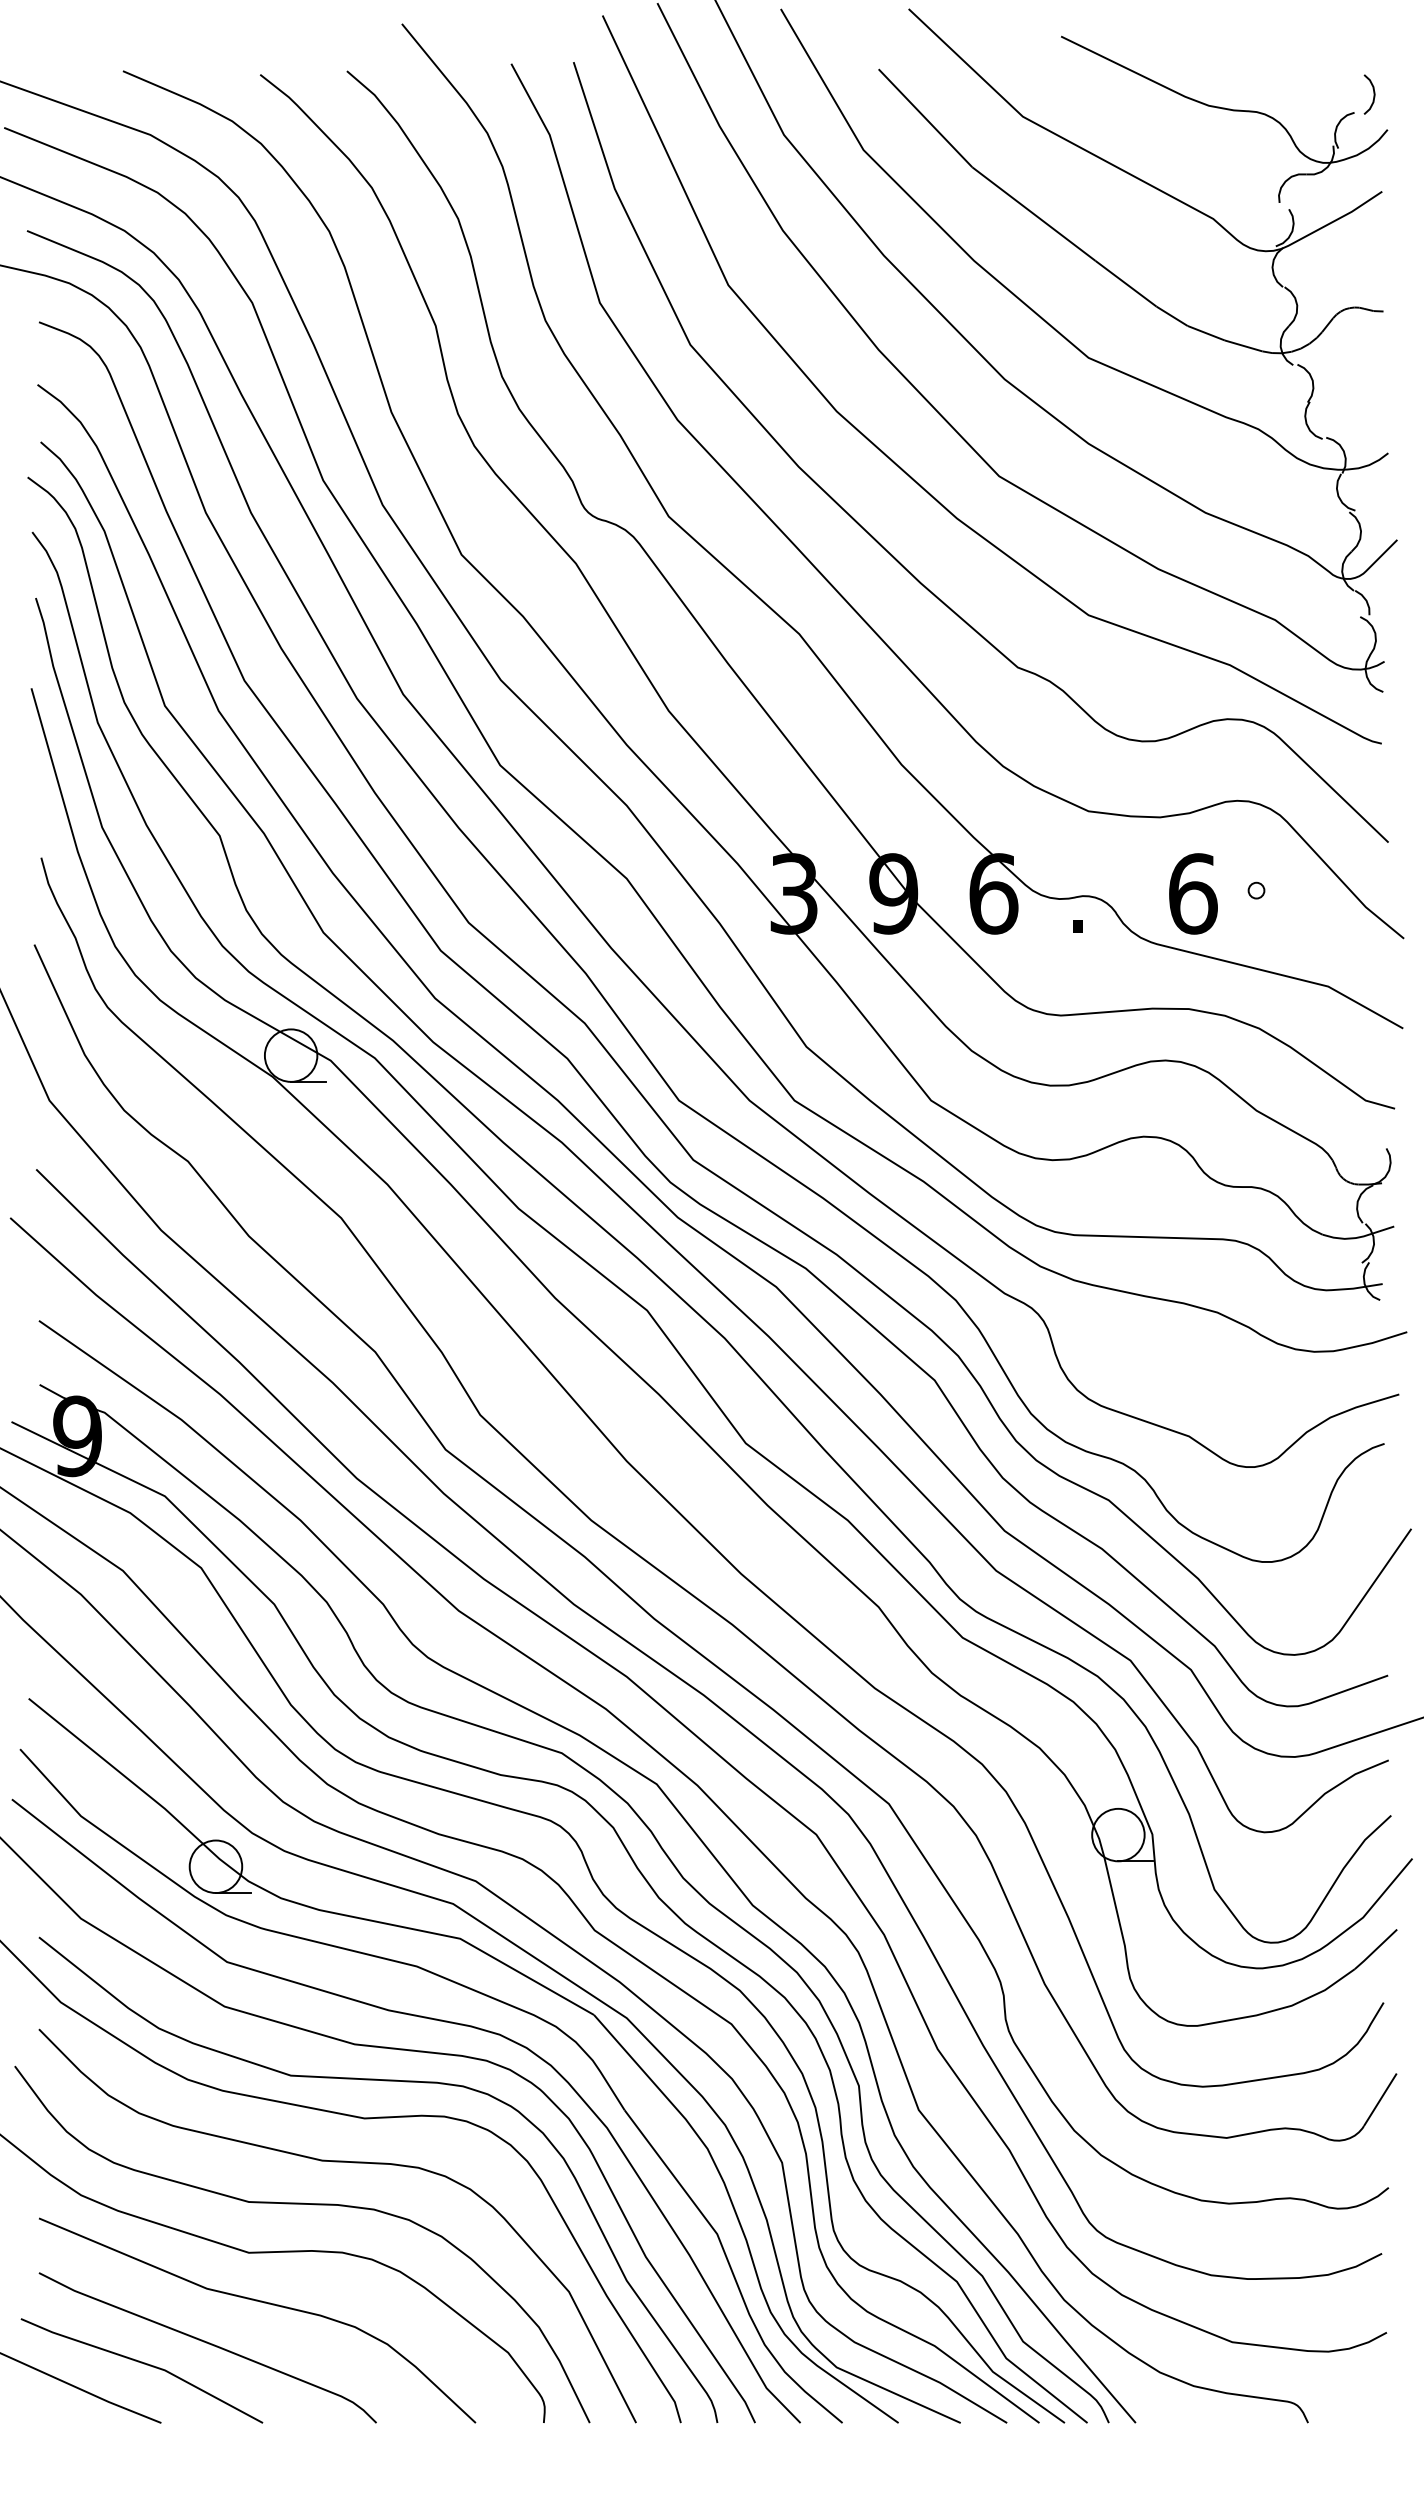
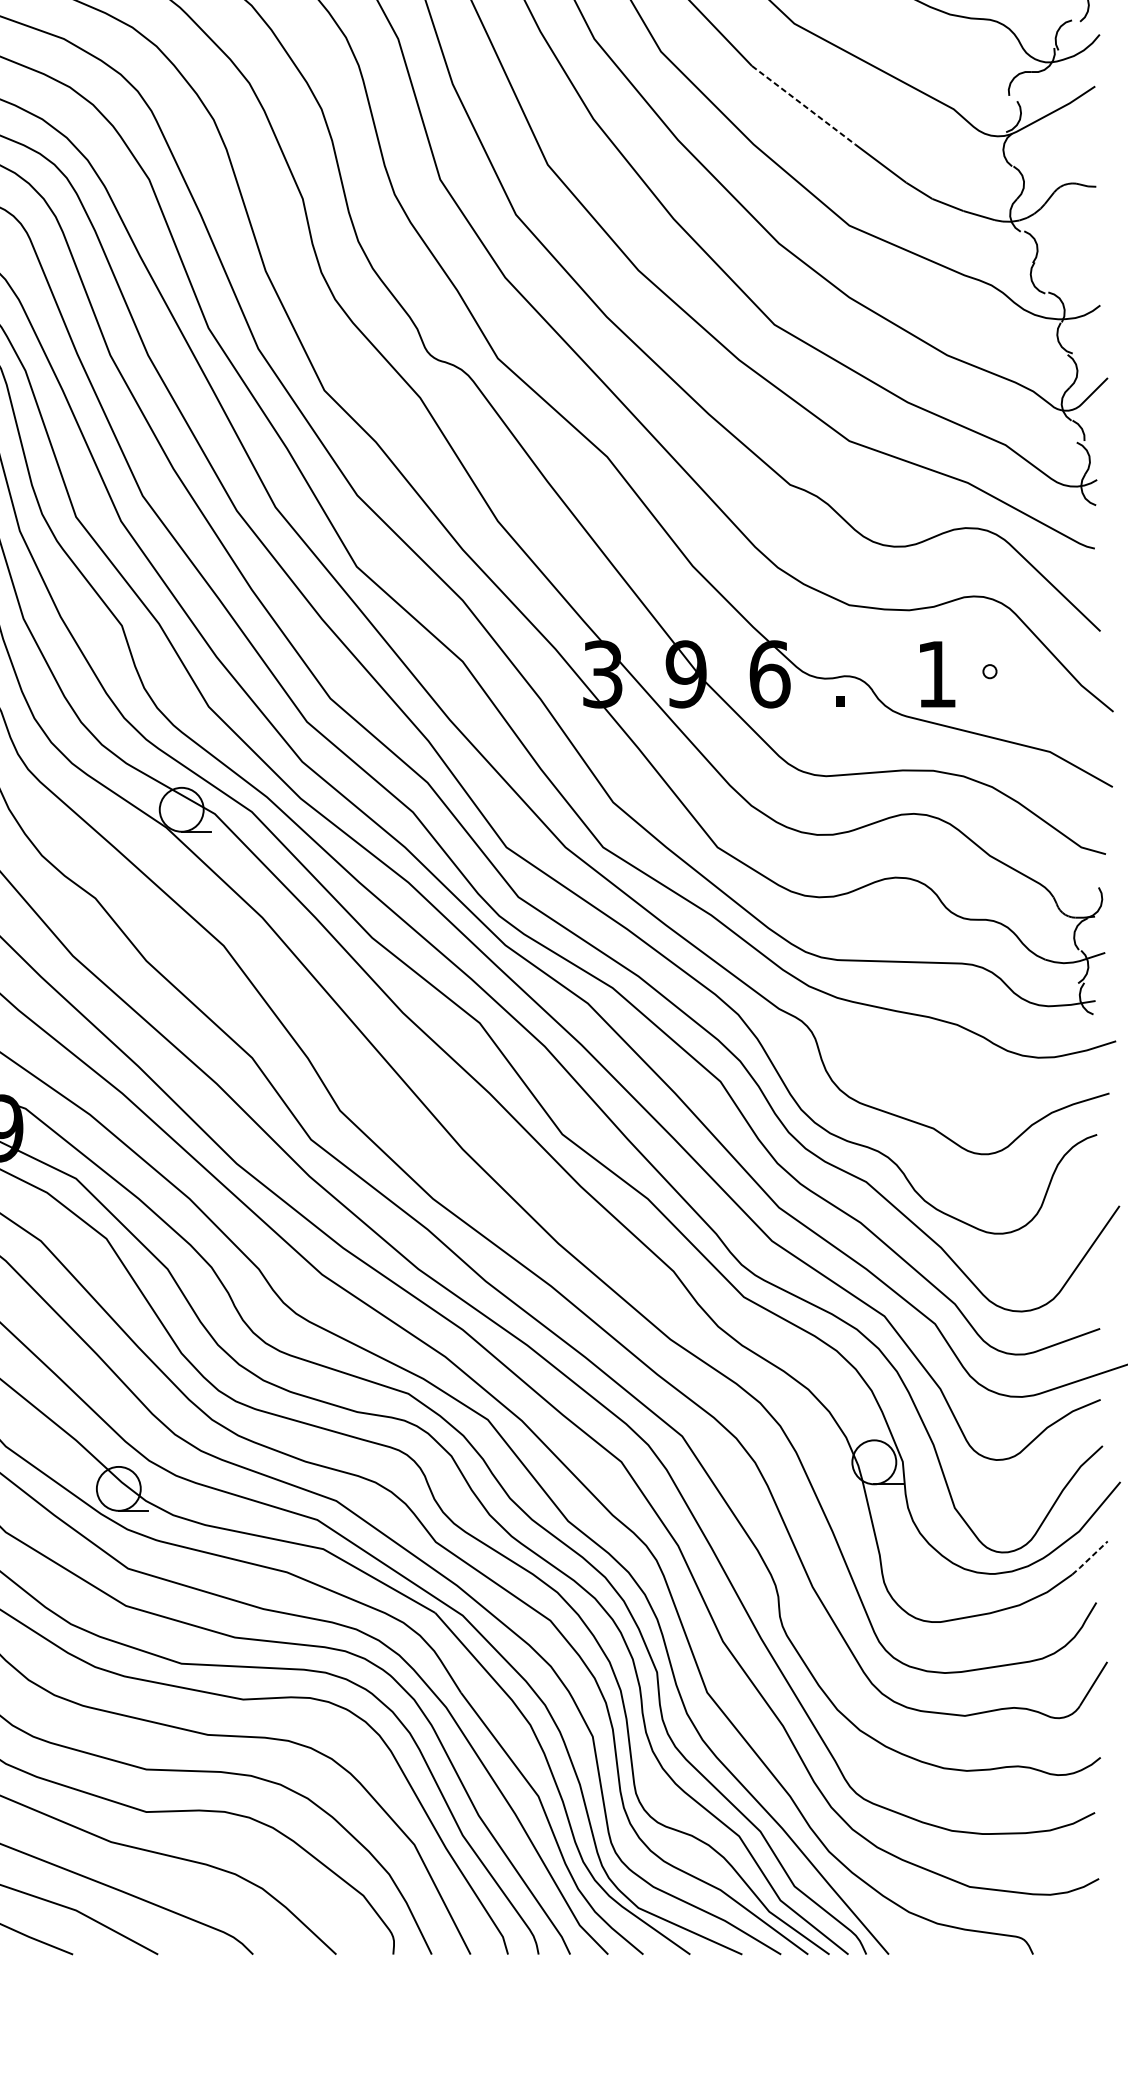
line: (1034, 214) -> (804, 105), solid -> dashed
text: (1193, 893) -> (937, 674), 6 -> 1
line: (1375, 1950) -> (1089, 1558), solid -> dashed

